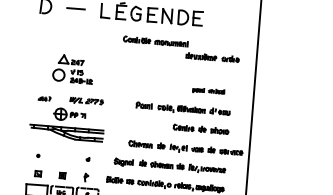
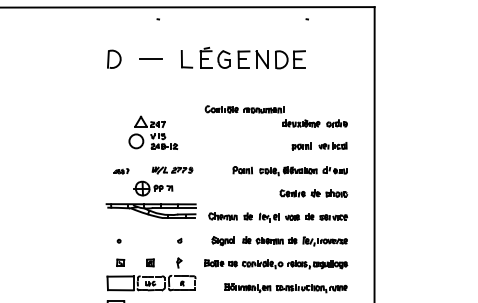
part: (180, 49) -> (275, 116), moved
part: (208, 91) -> (319, 146), size x1.43
part: (186, 148) -> (278, 217), moved

